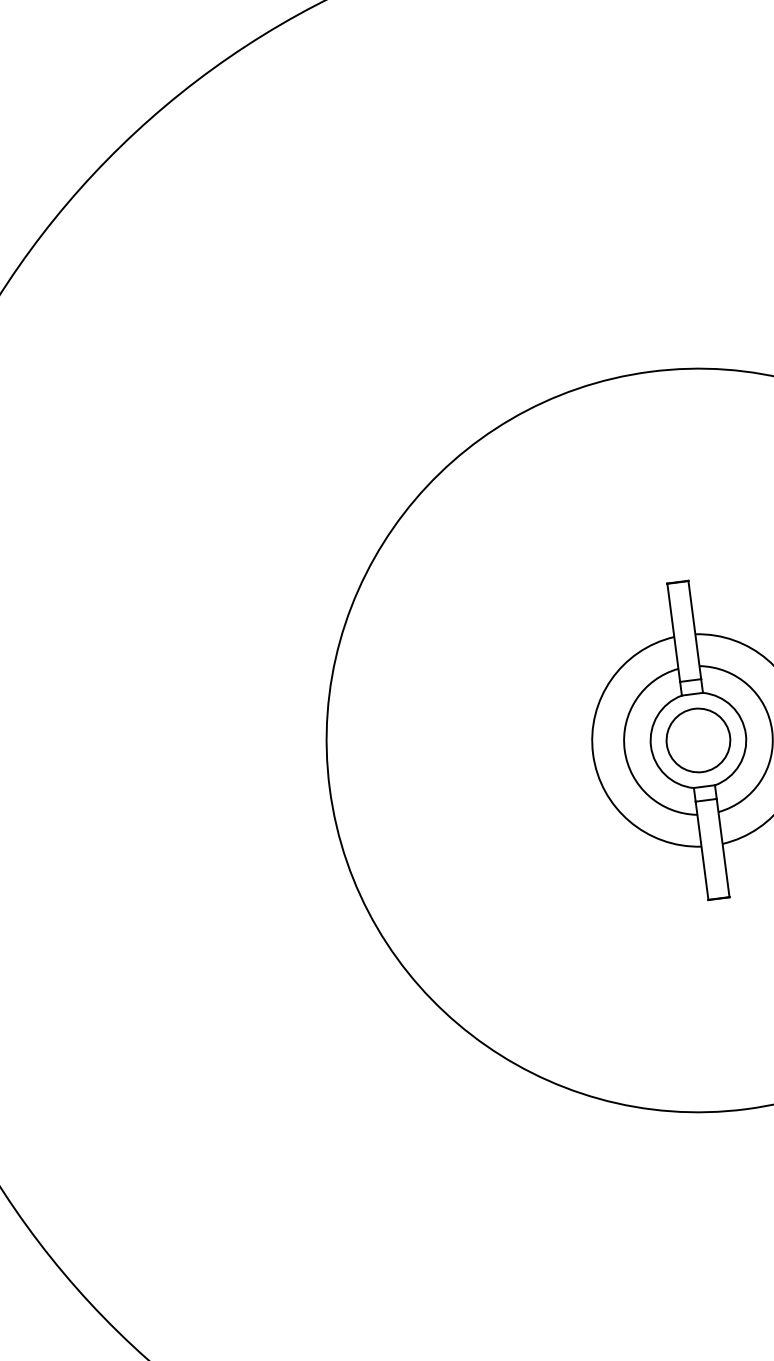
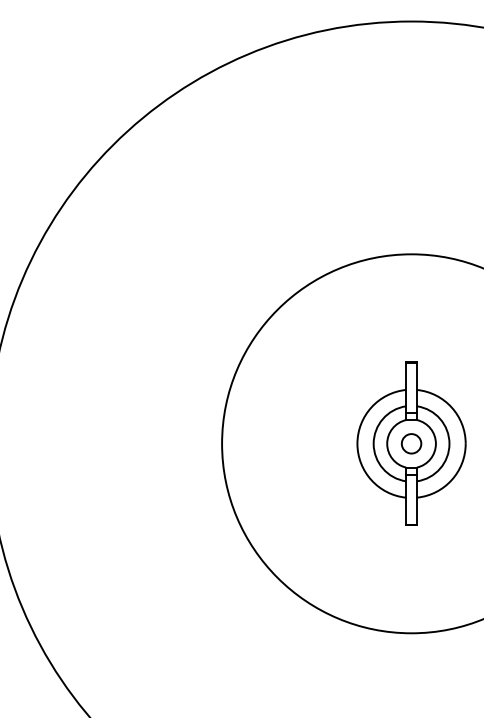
circle: (698, 739) -> (411, 443), size x0.6

